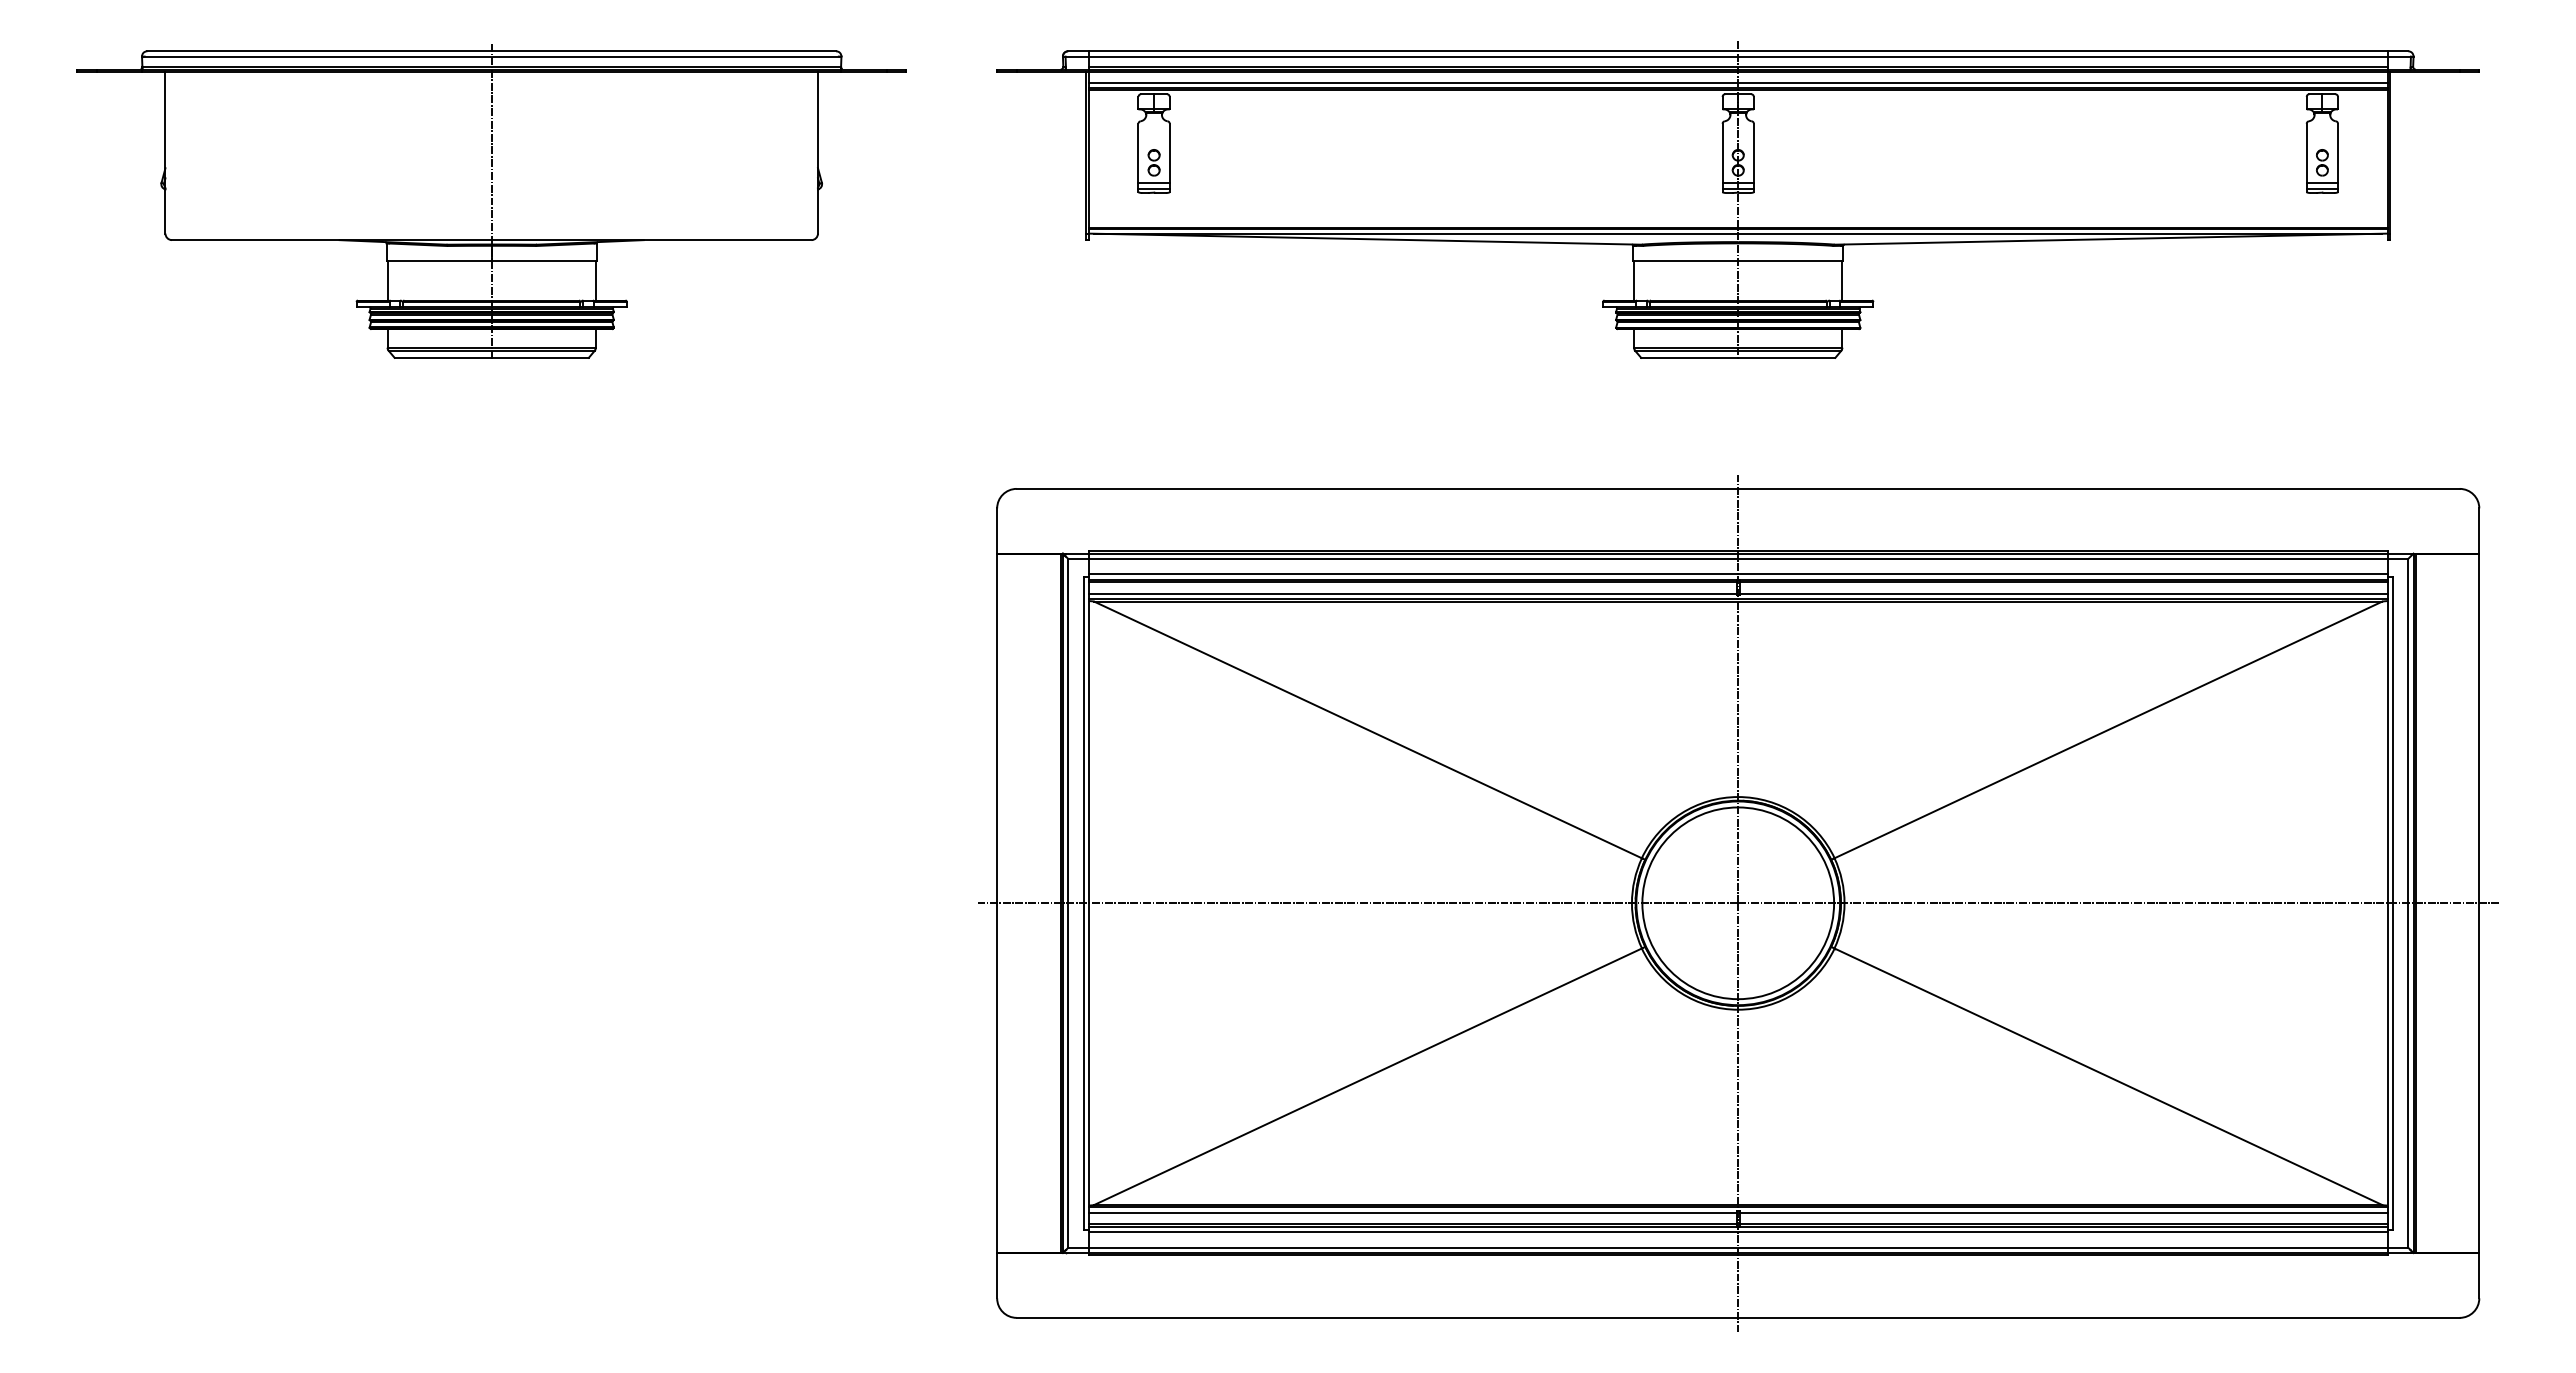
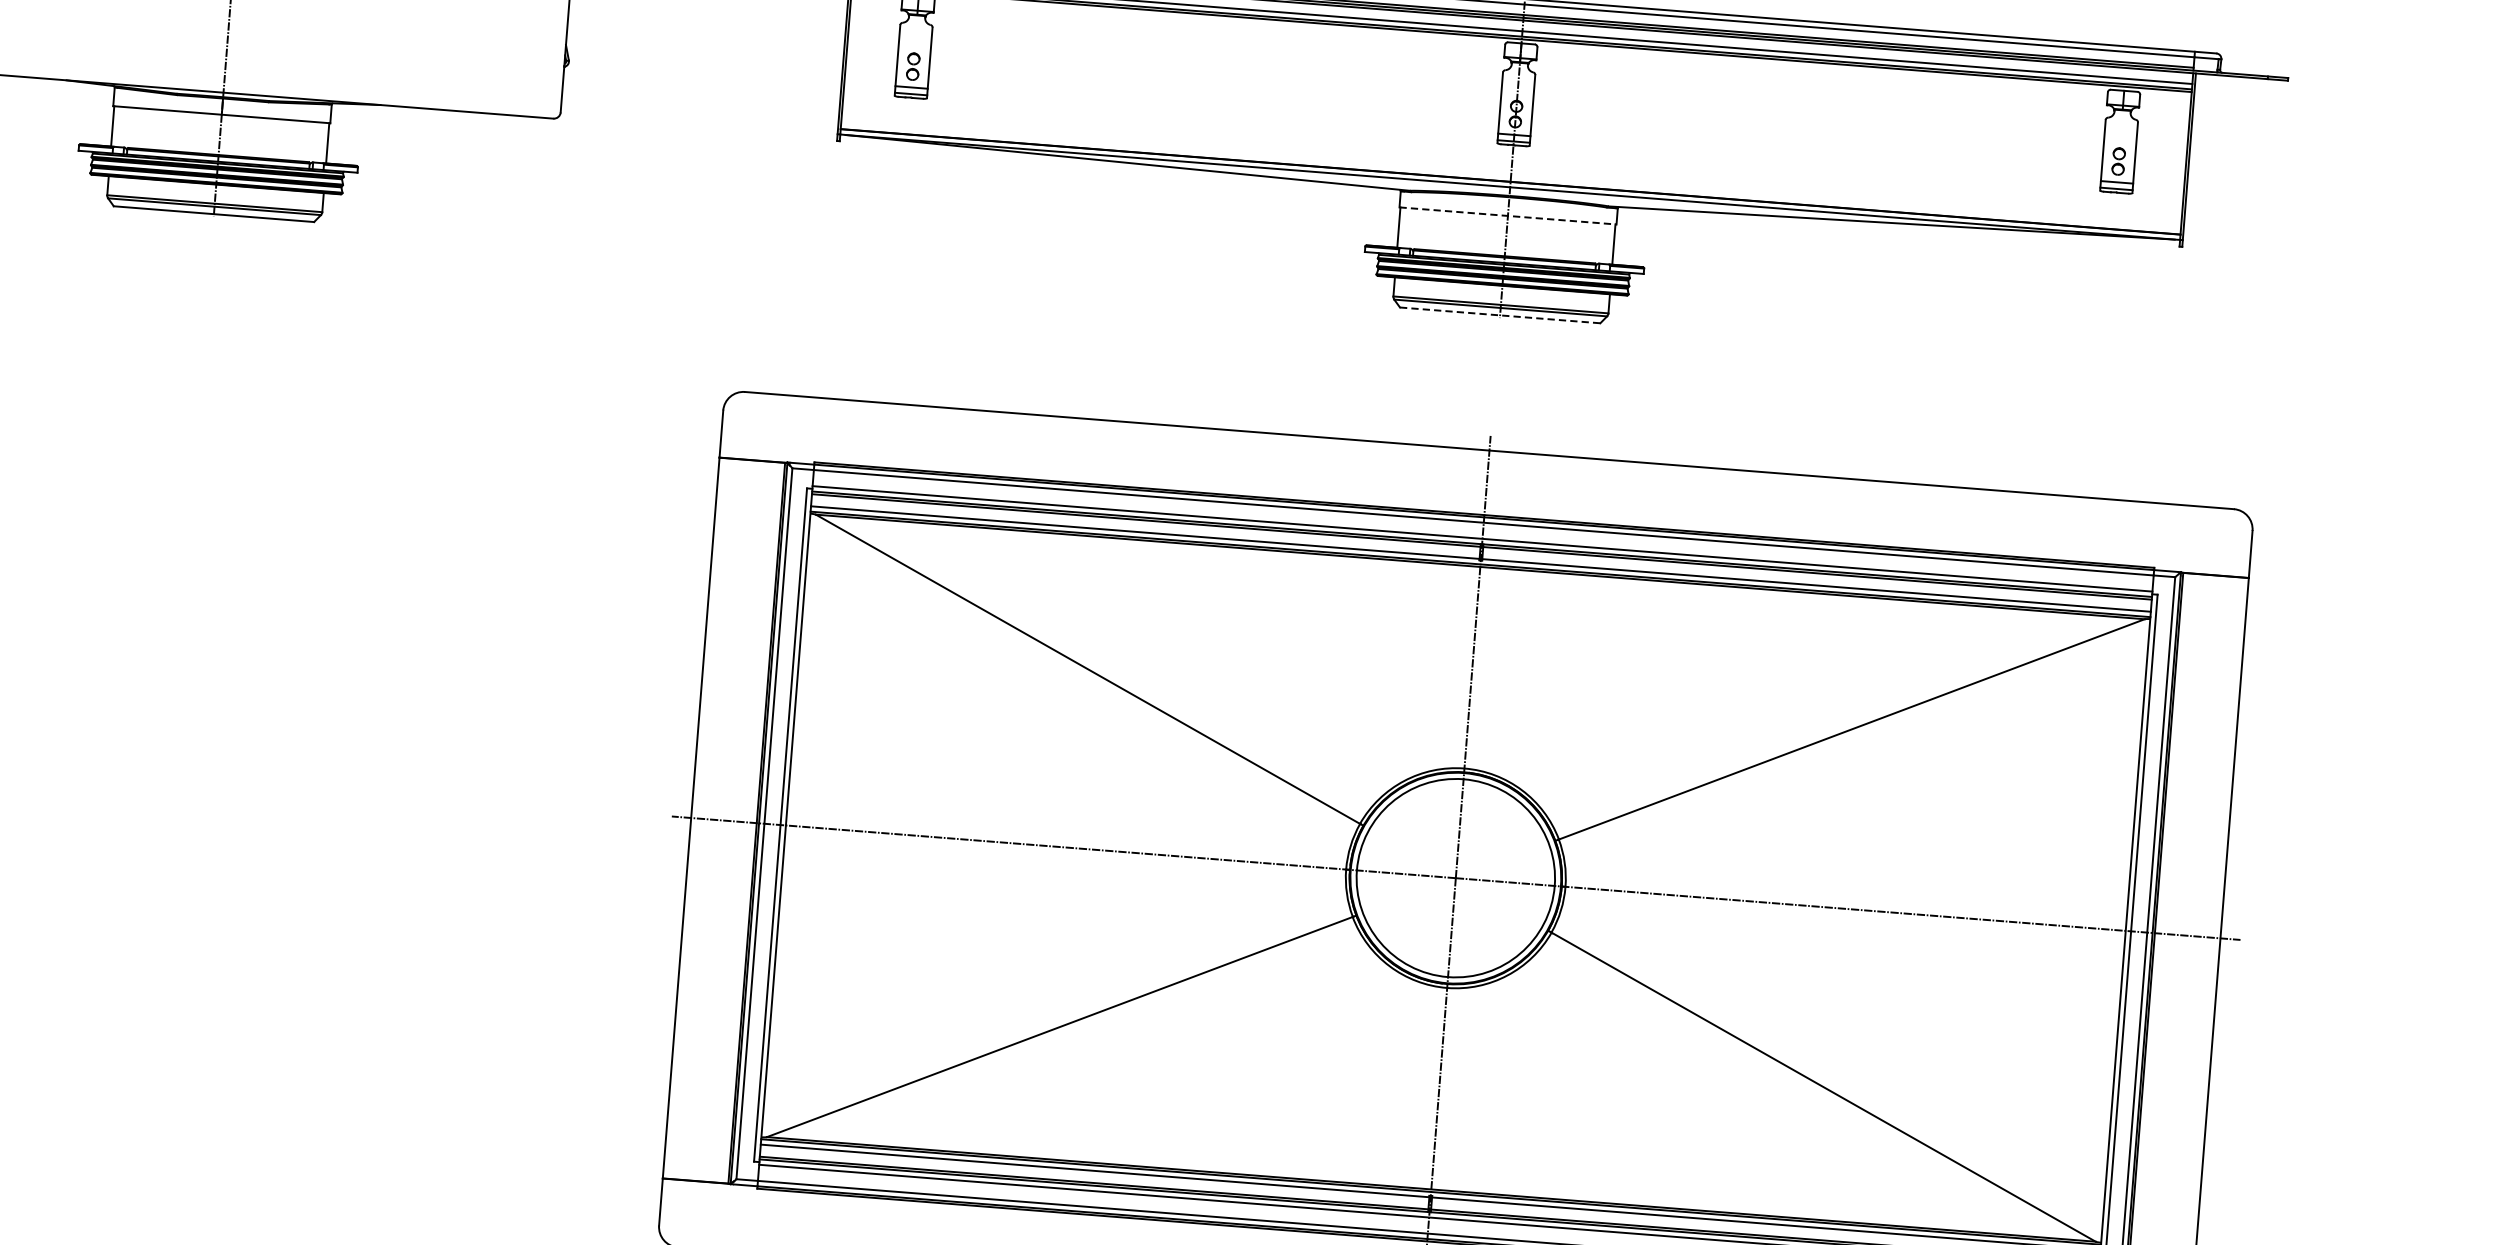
line: (1738, 261) -> (1508, 215), solid -> dashed
line: (1738, 357) -> (1500, 315), solid -> dashed

